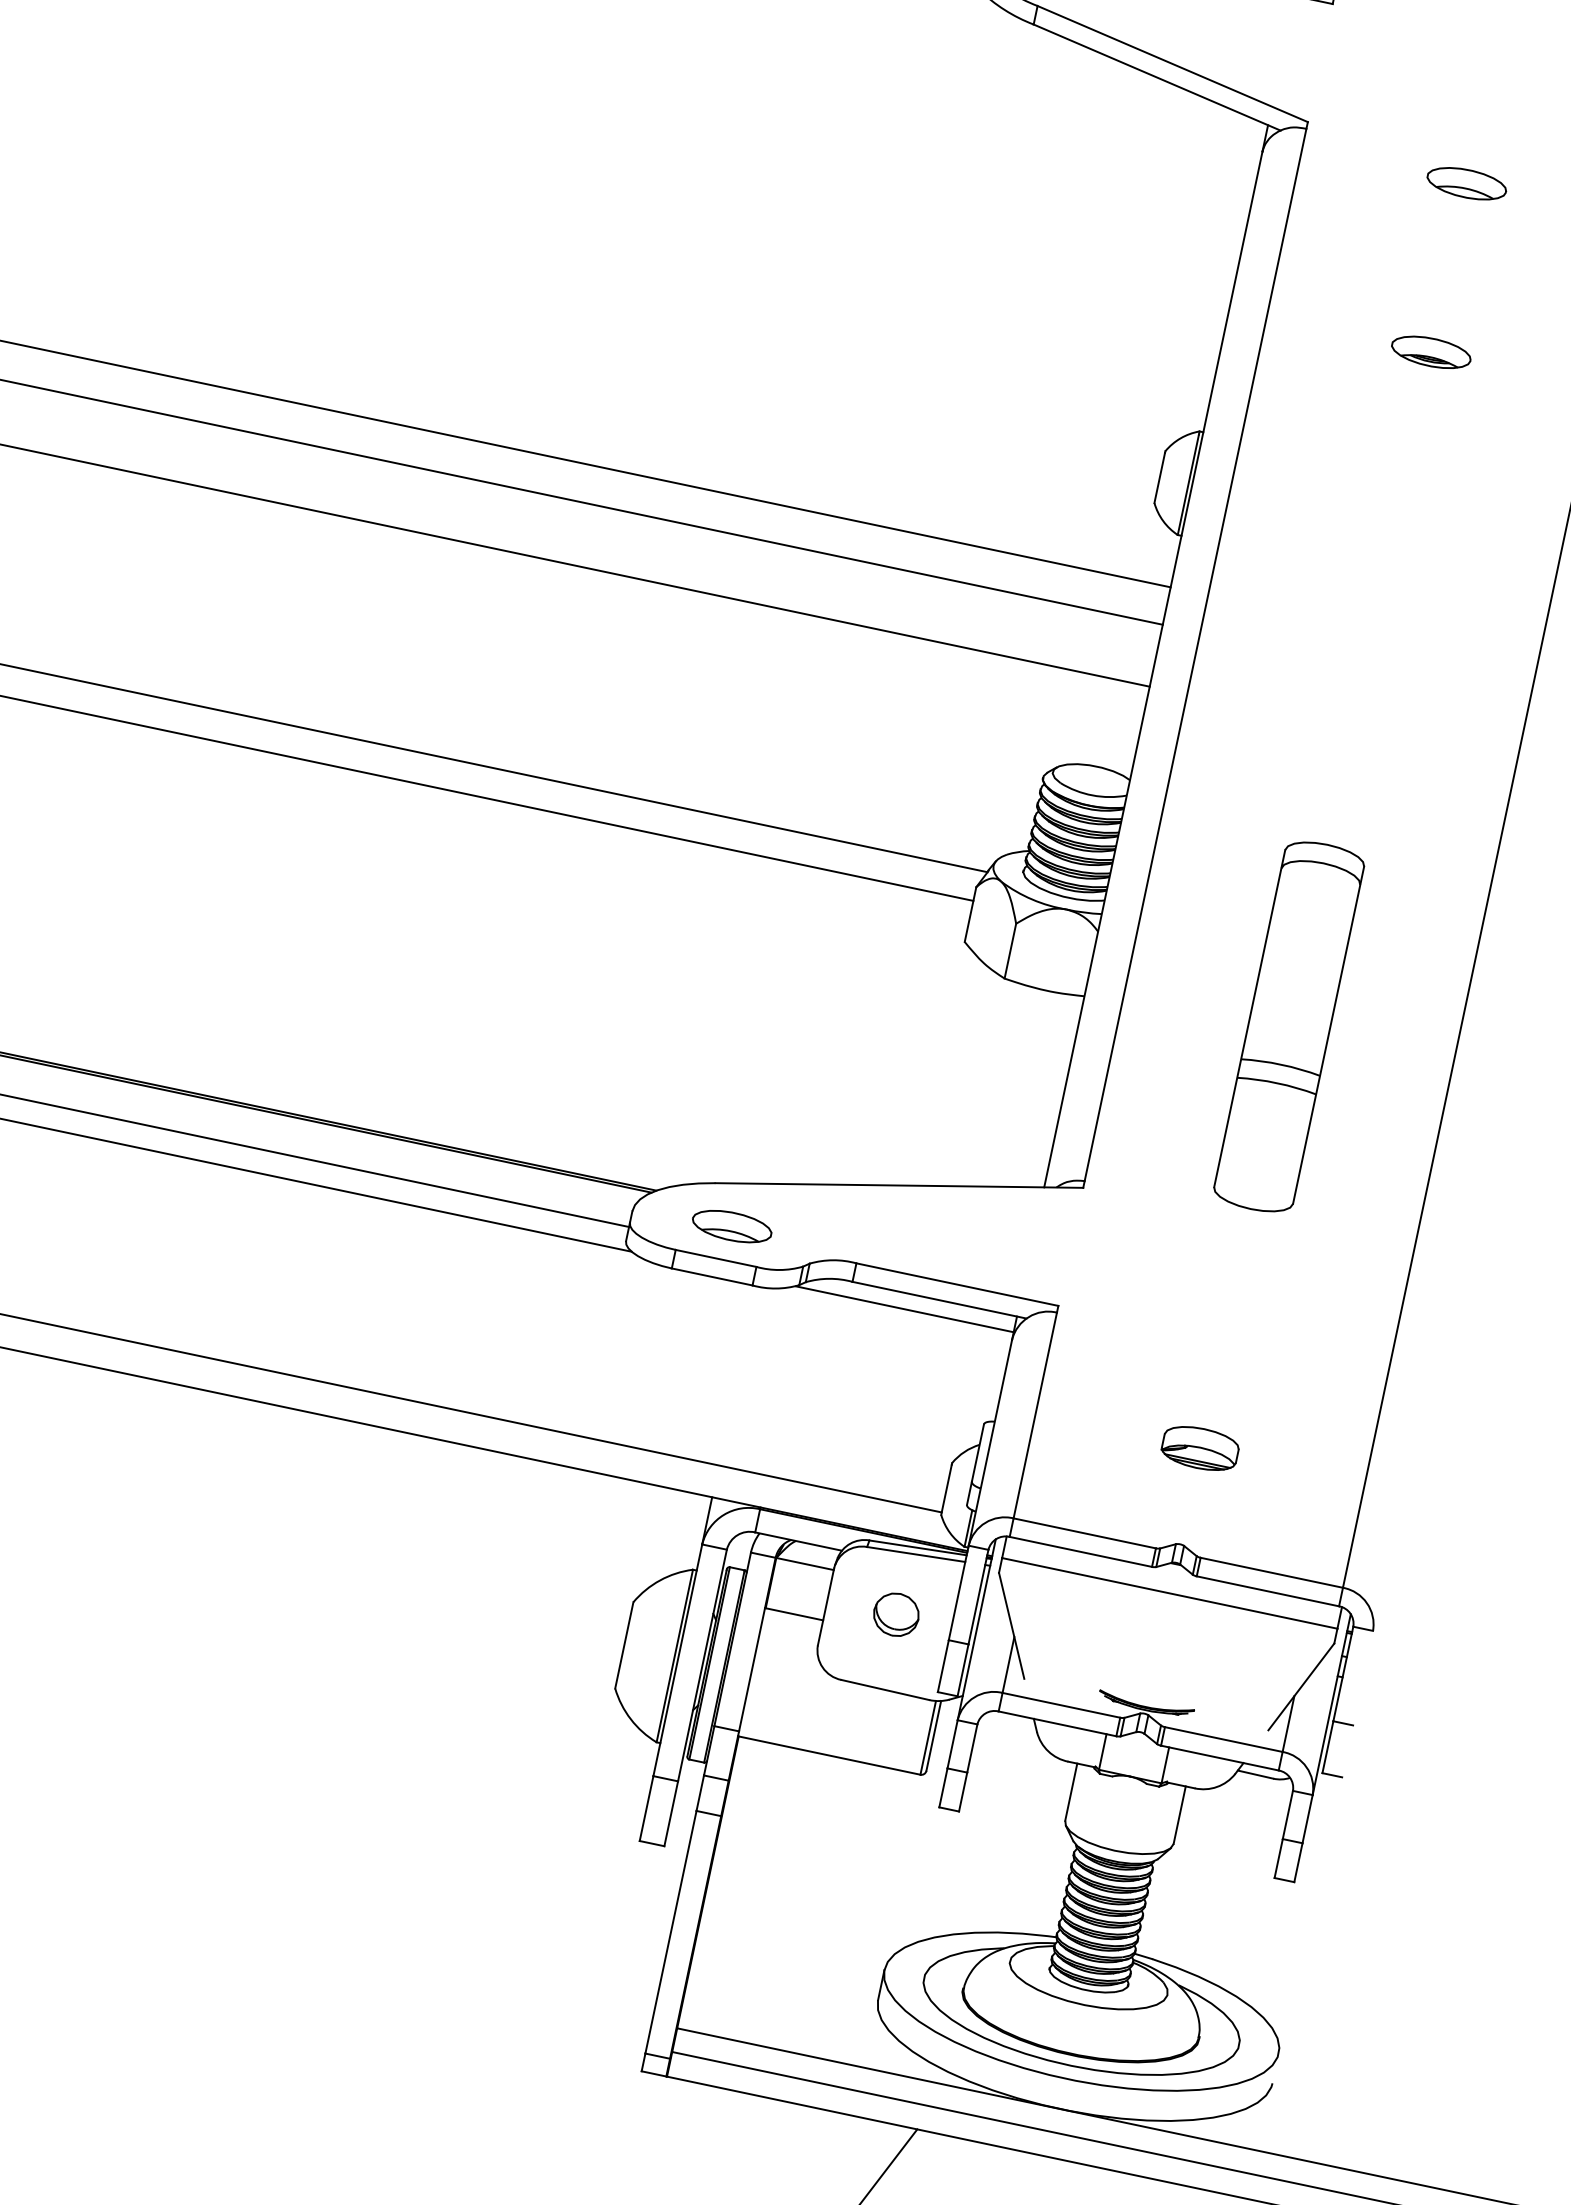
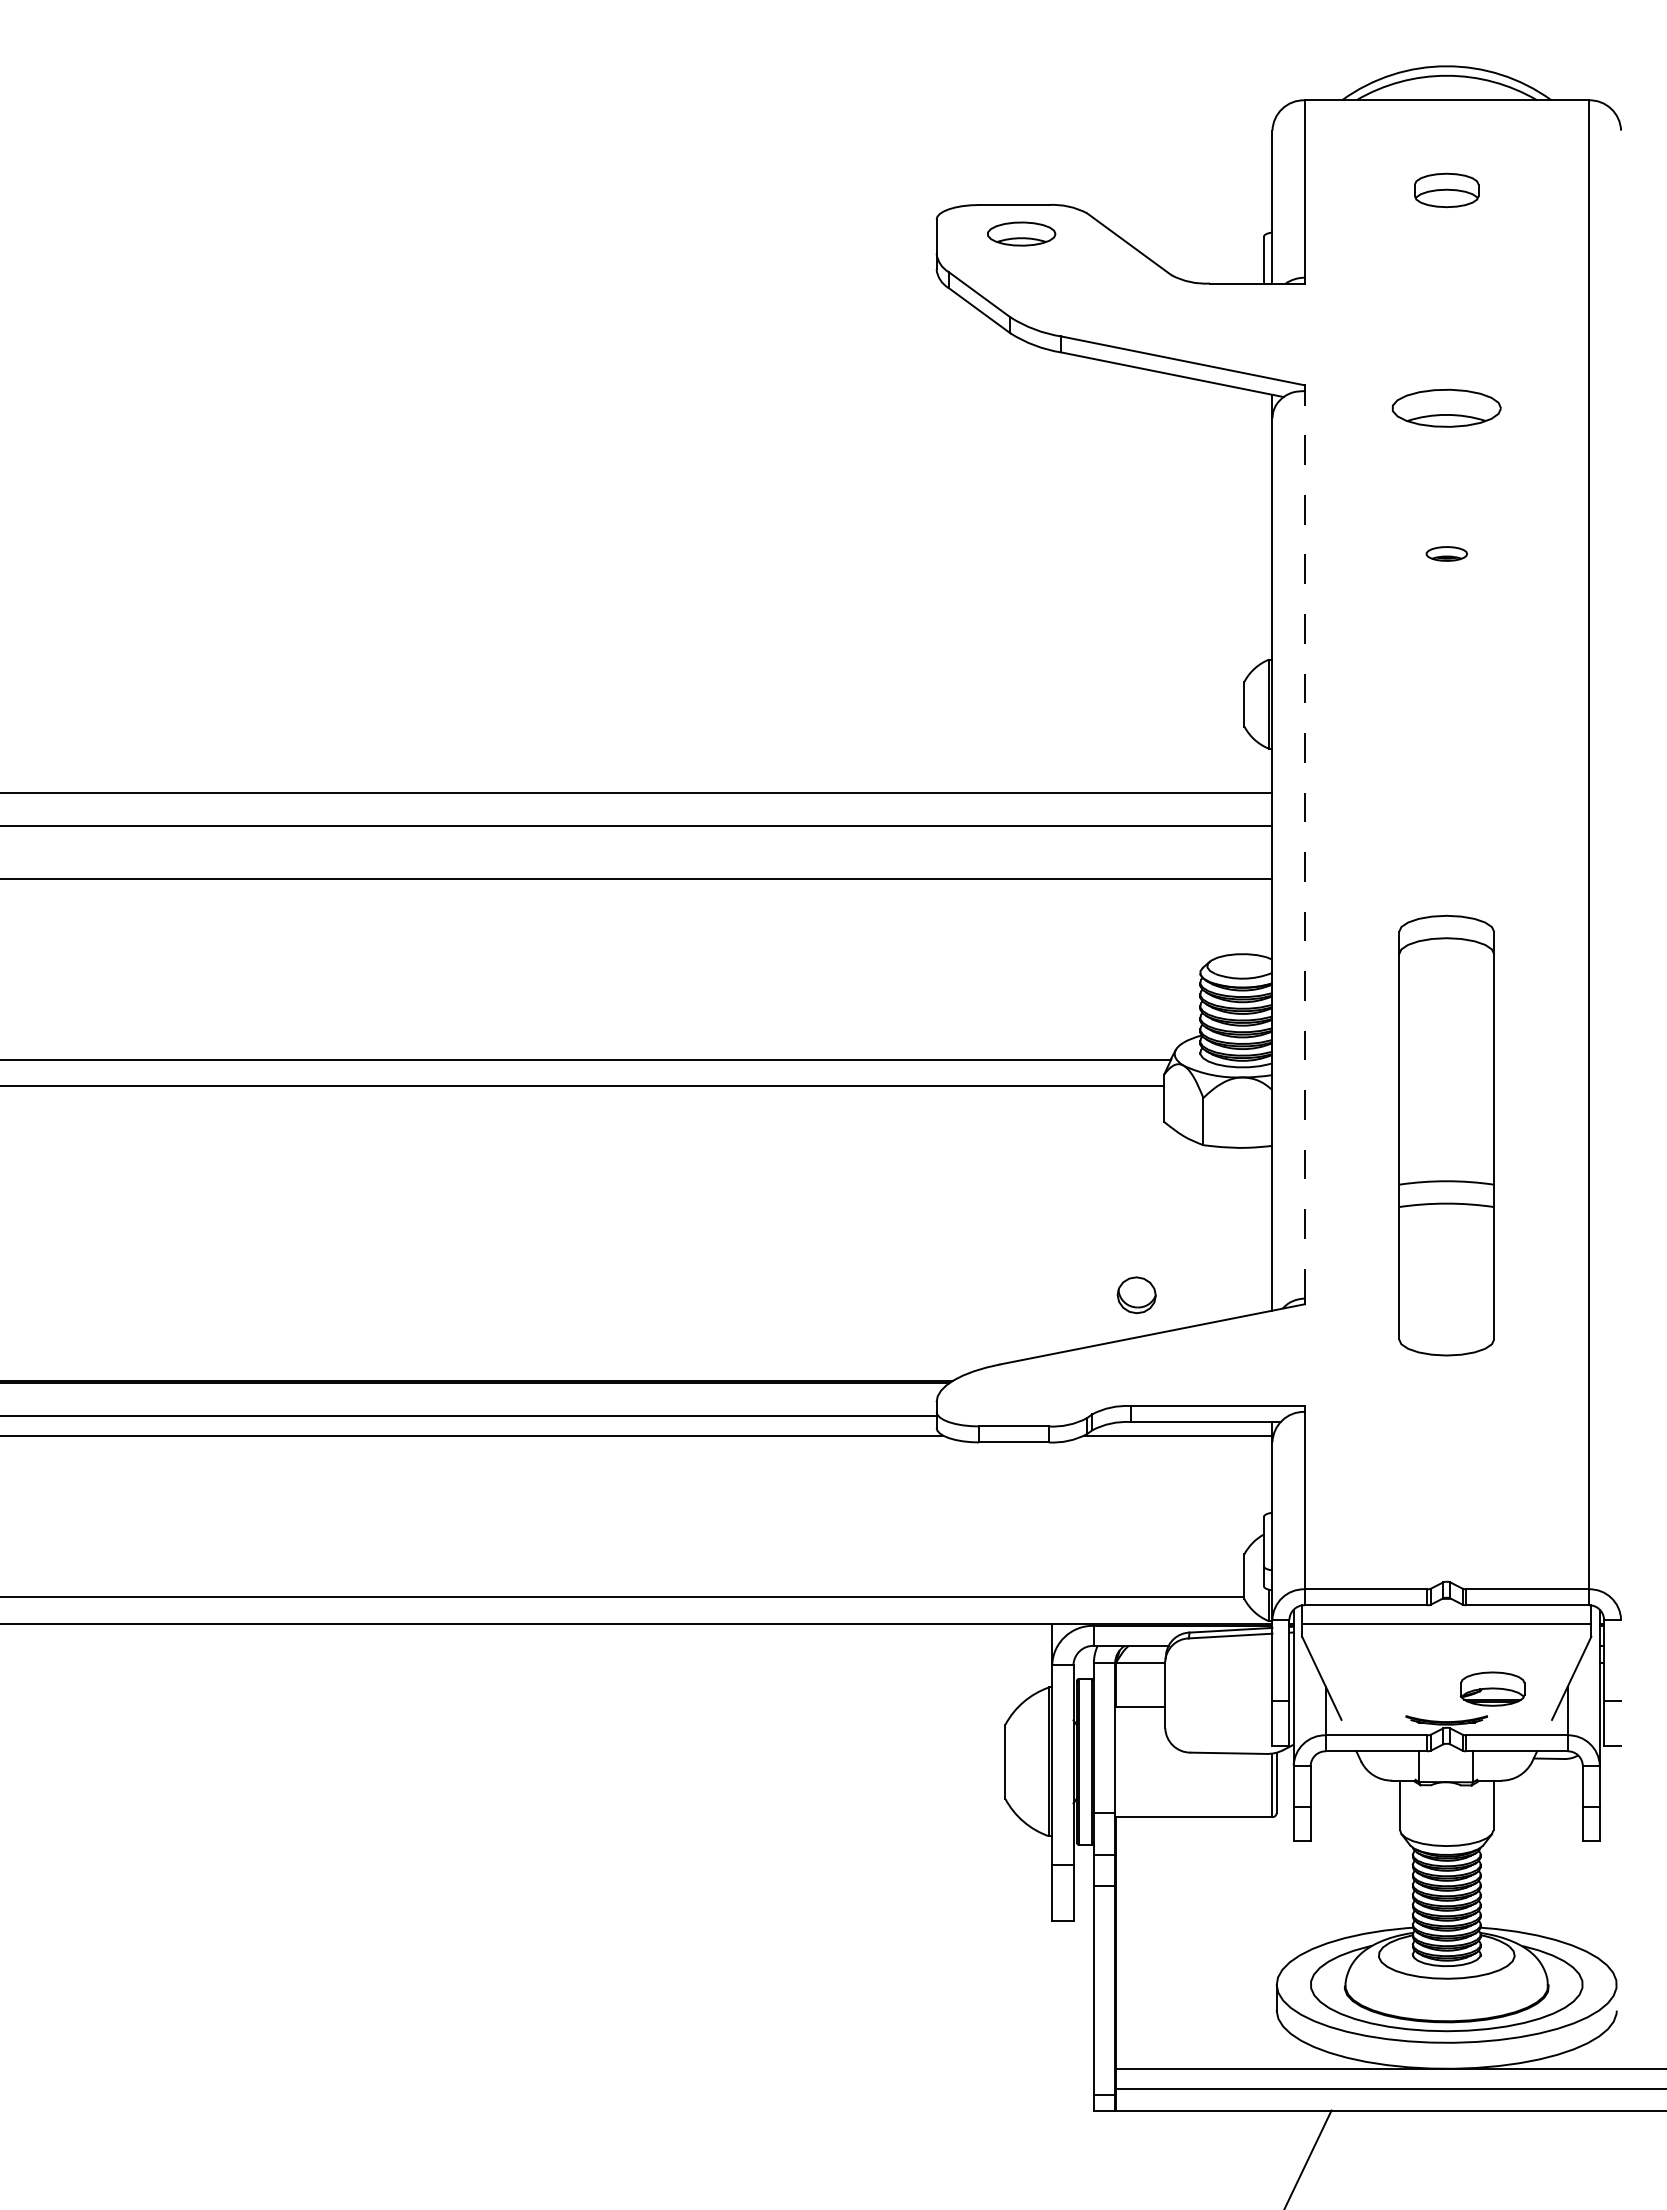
part: (1466, 183) -> (1446, 408), size x1.6
part: (1431, 351) -> (1446, 553), size x0.6
line: (1195, 654) -> (1304, 844), solid -> dashed
part: (1288, 1026) -> (1446, 1135), size x1.4
part: (732, 1225) -> (1021, 1396), removed
part: (1200, 1447) -> (1492, 1688), moved
part: (896, 1614) -> (1136, 1295), moved

